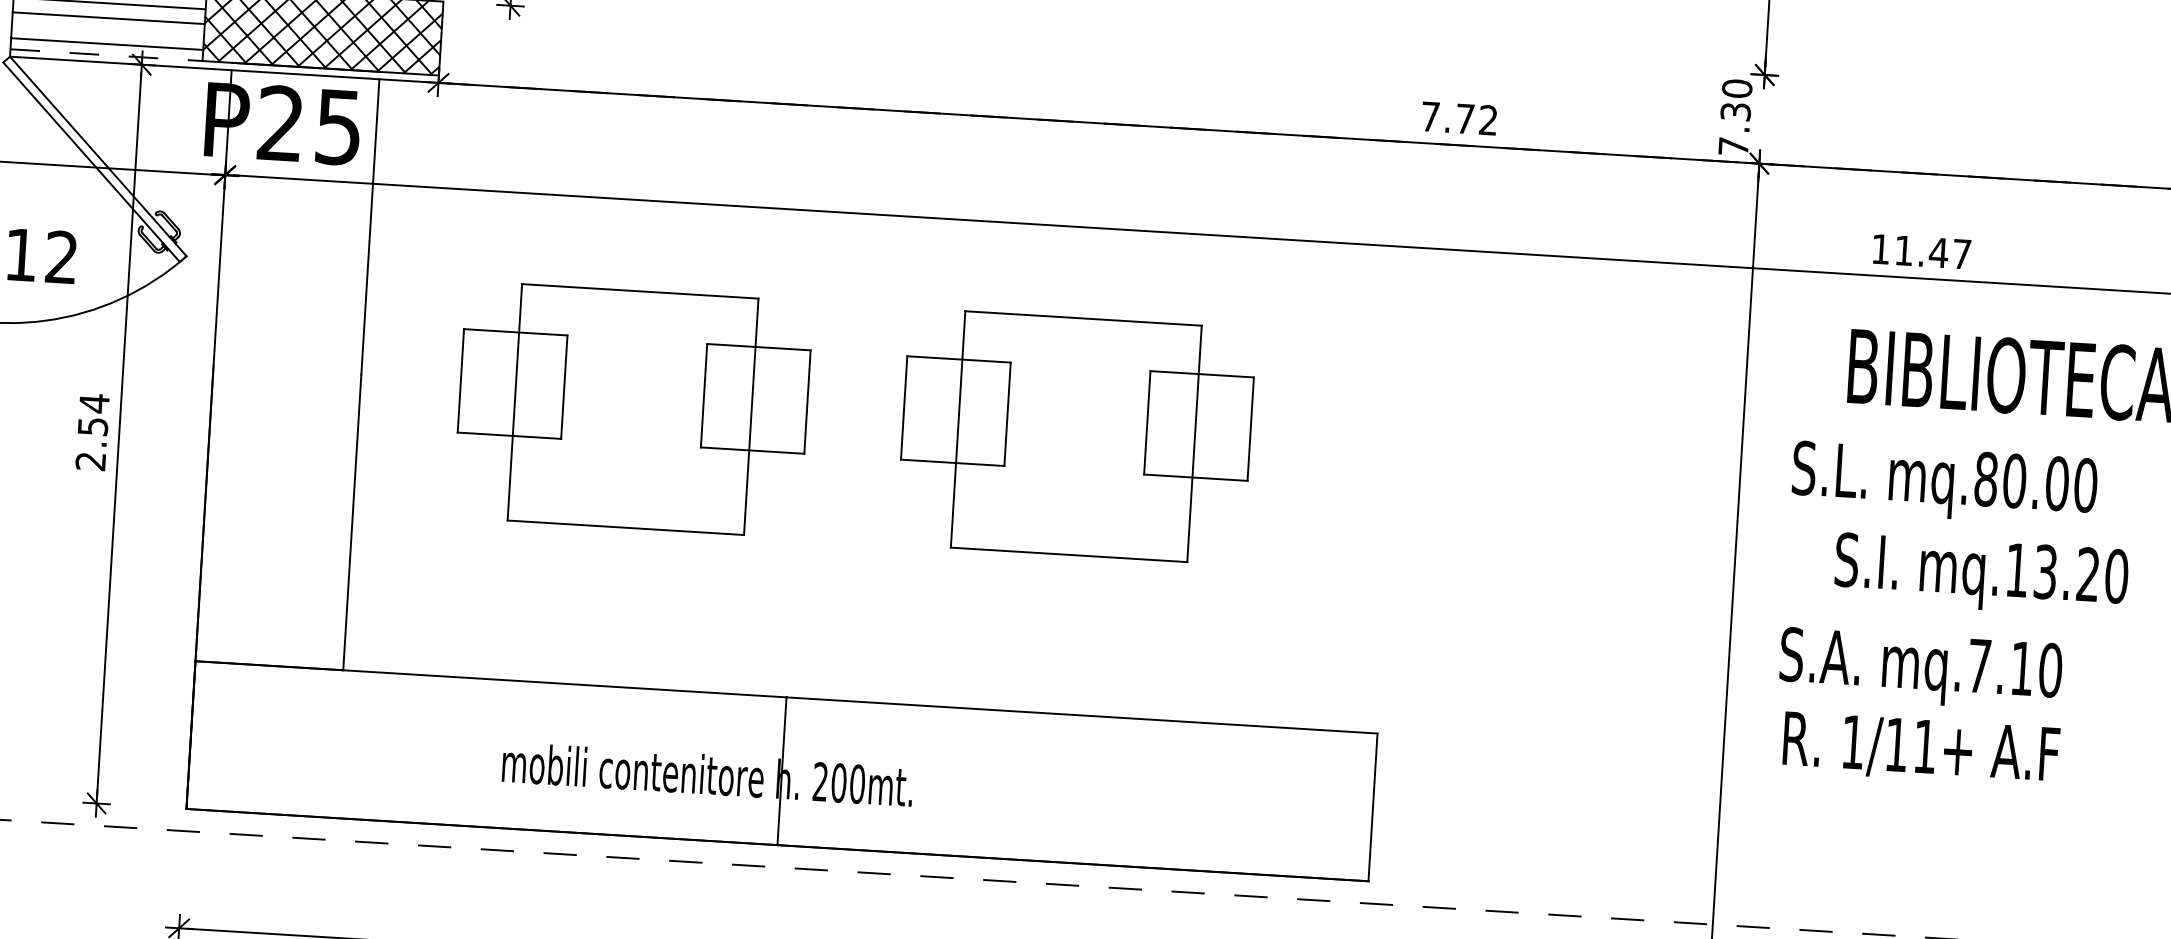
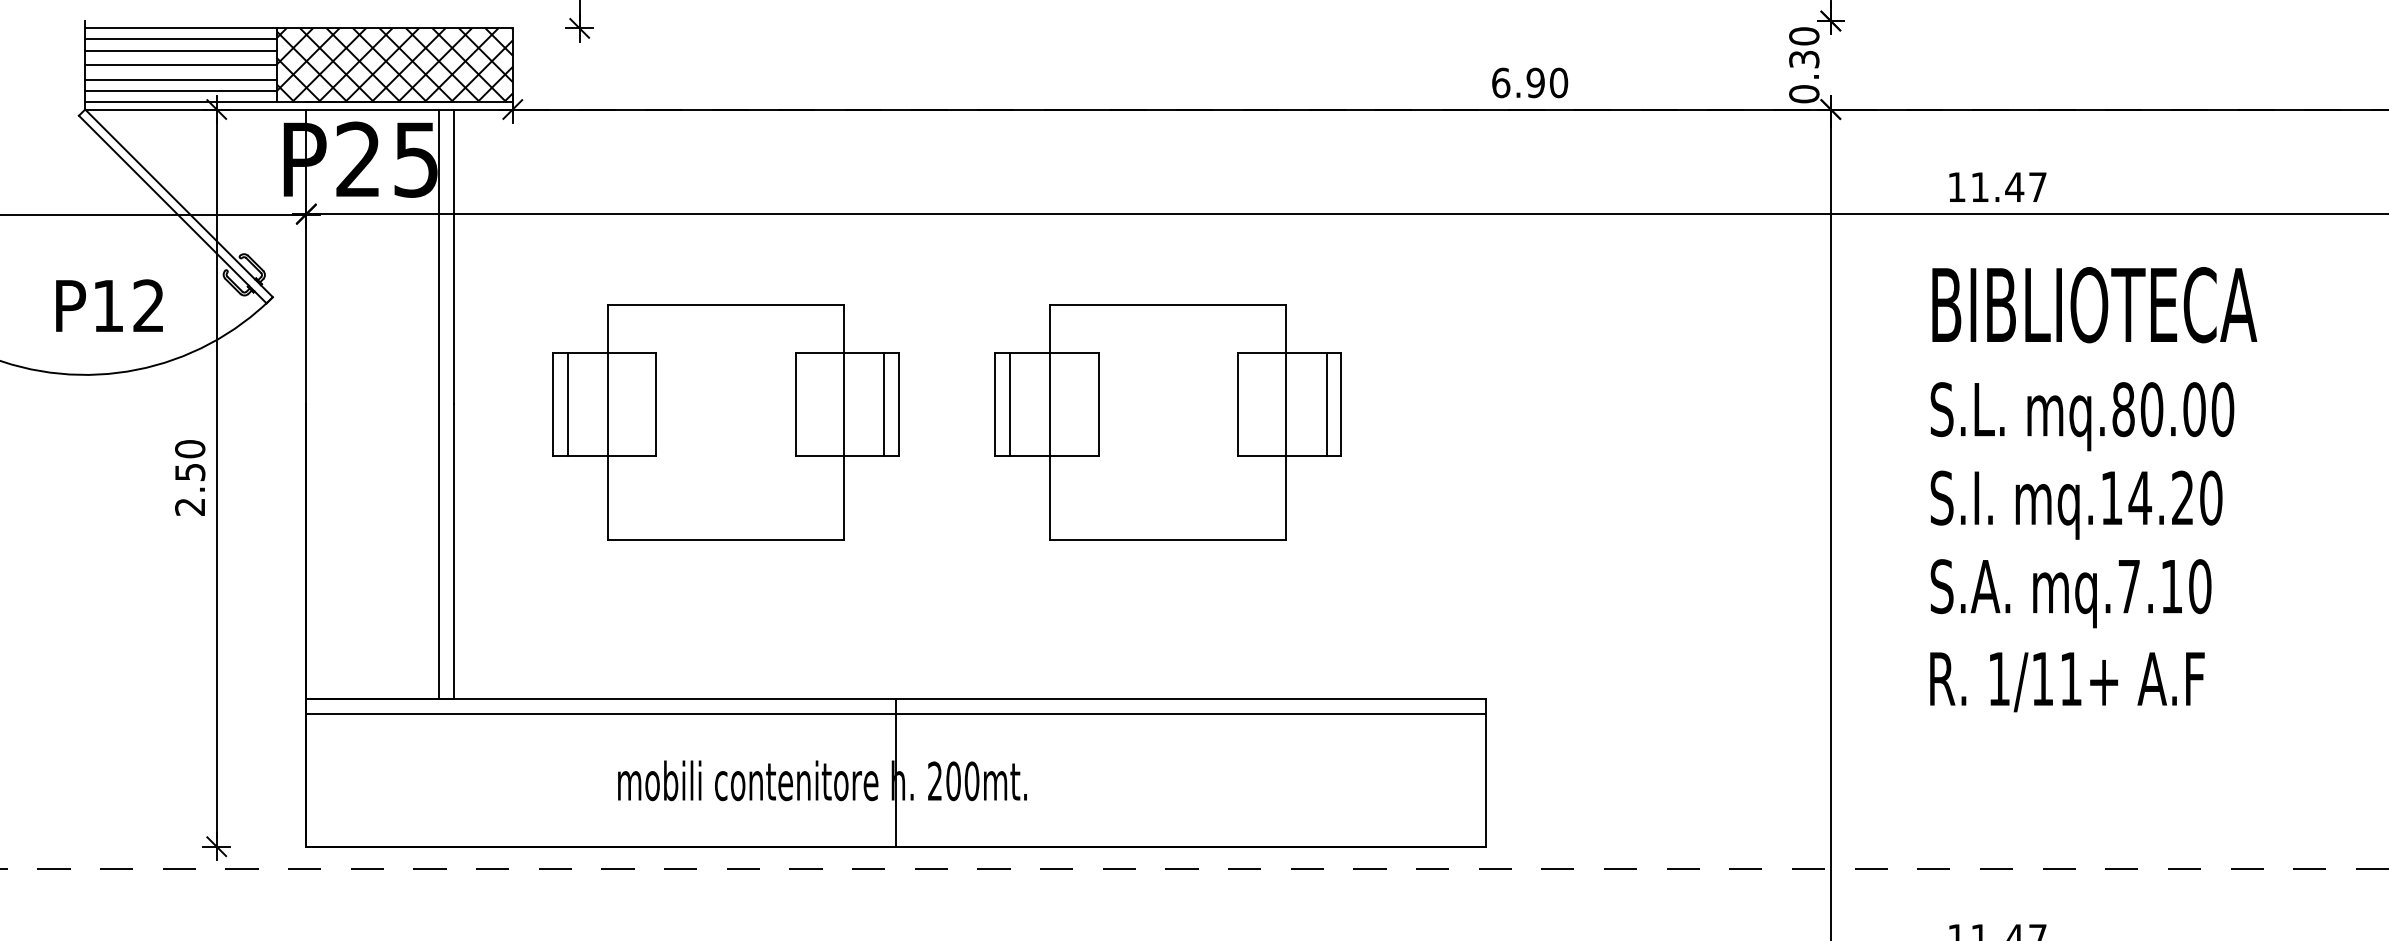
line: (107, 33) -> (180, 80), added
line: (106, 55) -> (181, 102), dashed -> solid
text: (1460, 118) -> (1530, 82), 7.72 -> 6.90
text: (1733, 147) -> (1804, 94), 7.30 -> 0.30
line: (346, 373) -> (439, 404), added
line: (475, 381) -> (567, 404), added
line: (792, 401) -> (884, 404), added
text: (94, 402) -> (190, 448), 2.54 -> 2.50
line: (919, 408) -> (1010, 404), added
line: (1235, 428) -> (1326, 404), added
text: (1944, 483) -> (2082, 416), moved
text: (2045, 571) -> (2140, 497), mq.13.20 -> mq.14.20
text: (1920, 669) -> (2070, 593), moved
line: (784, 712) -> (895, 714), added
text: (1921, 749) -> (2067, 682), moved

